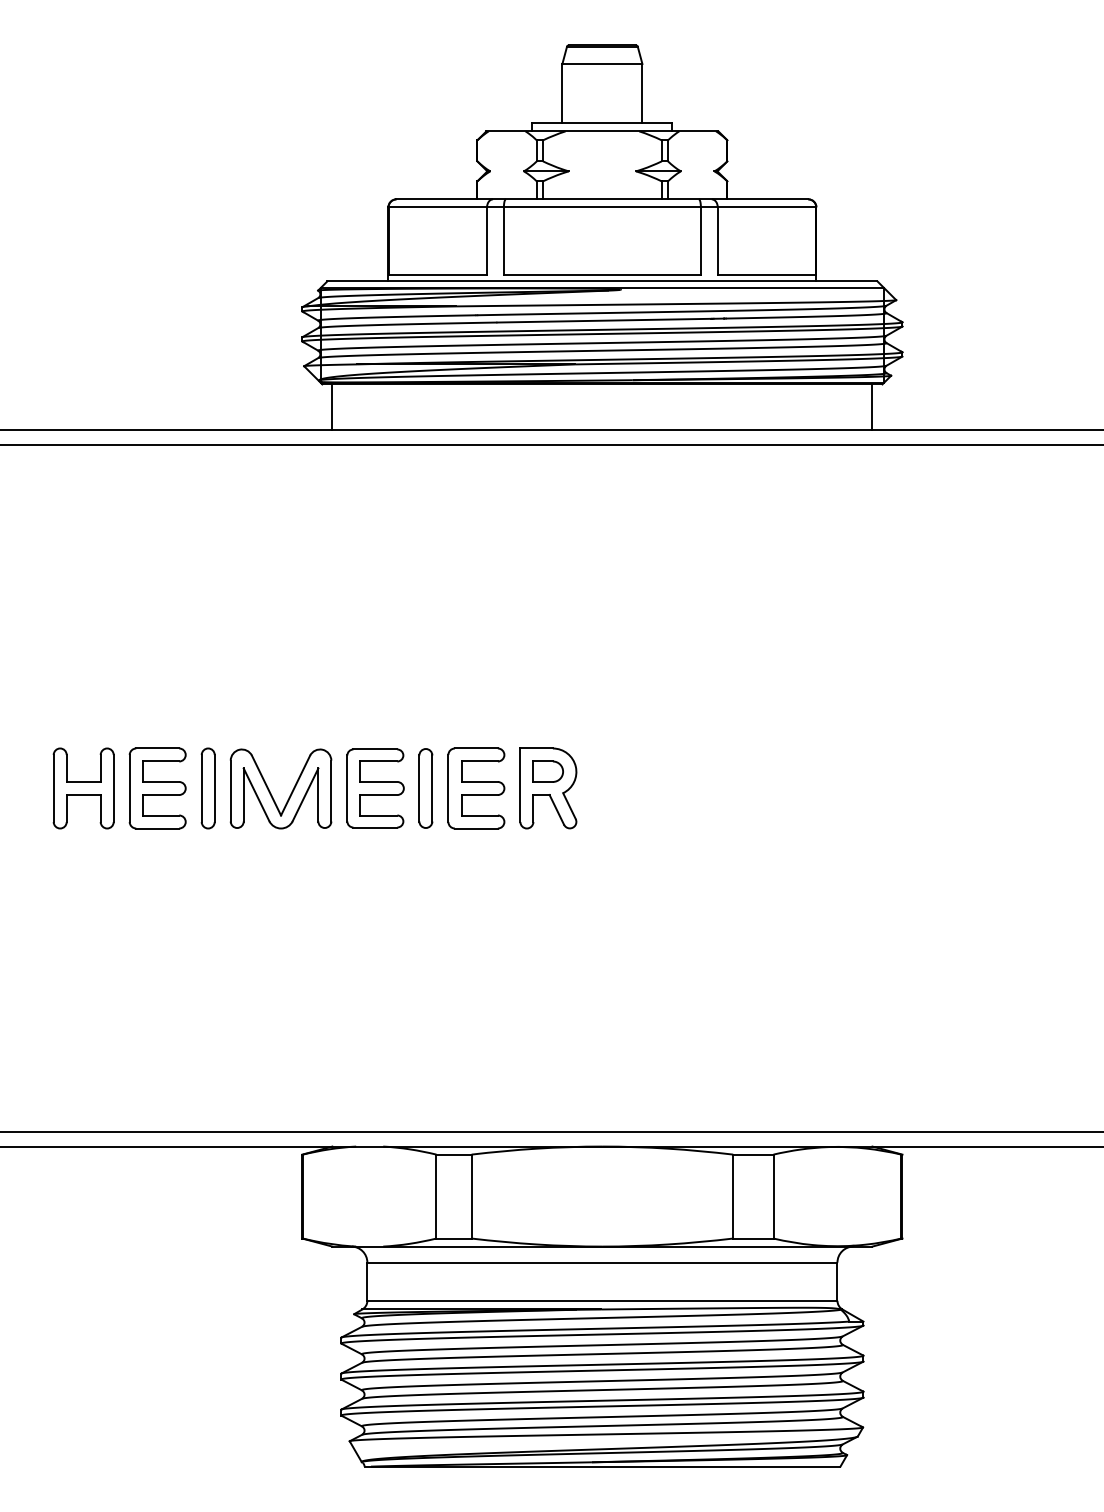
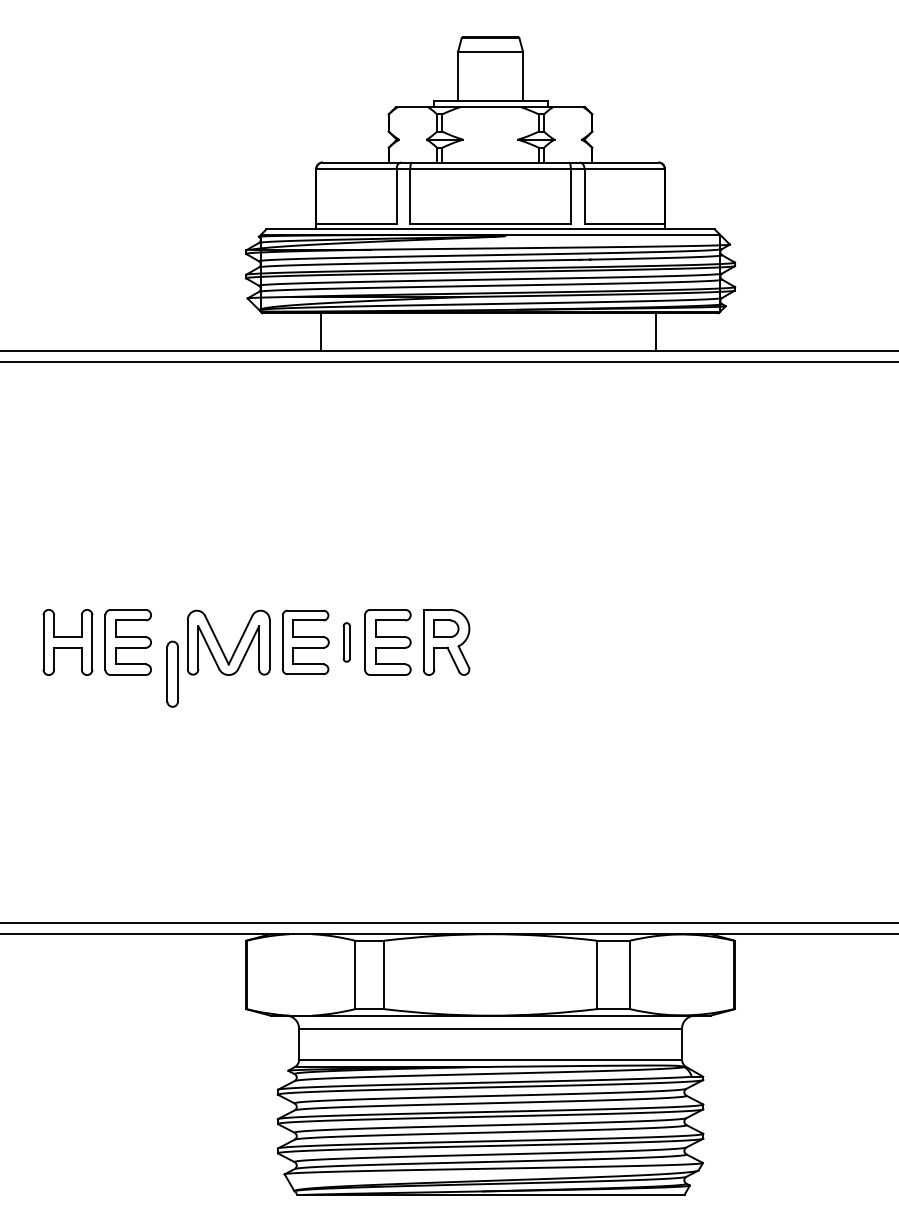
line: (332, 407) -> (321, 332), moved
line: (872, 407) -> (656, 332), moved
part: (207, 788) -> (172, 674), moved
part: (425, 788) -> (346, 642), size x0.6

